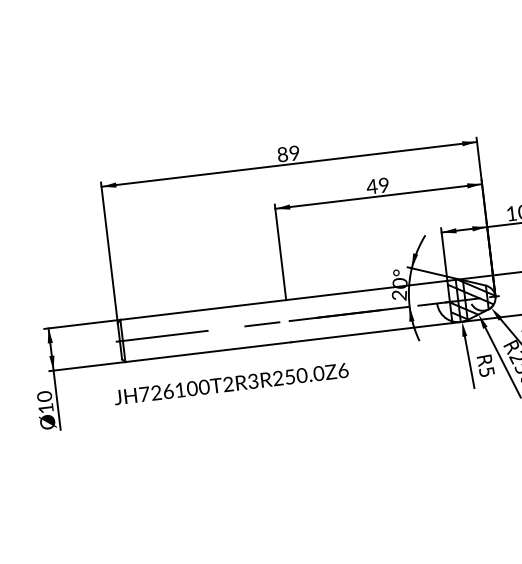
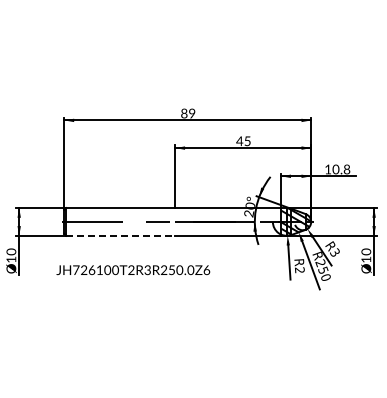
text: (383, 185) -> (247, 141), 49 -> 45
line: (209, 351) -> (121, 235), solid -> dashed
text: (486, 372) -> (299, 270), R5 -> R2
text: (231, 384) -> (133, 270), moved

